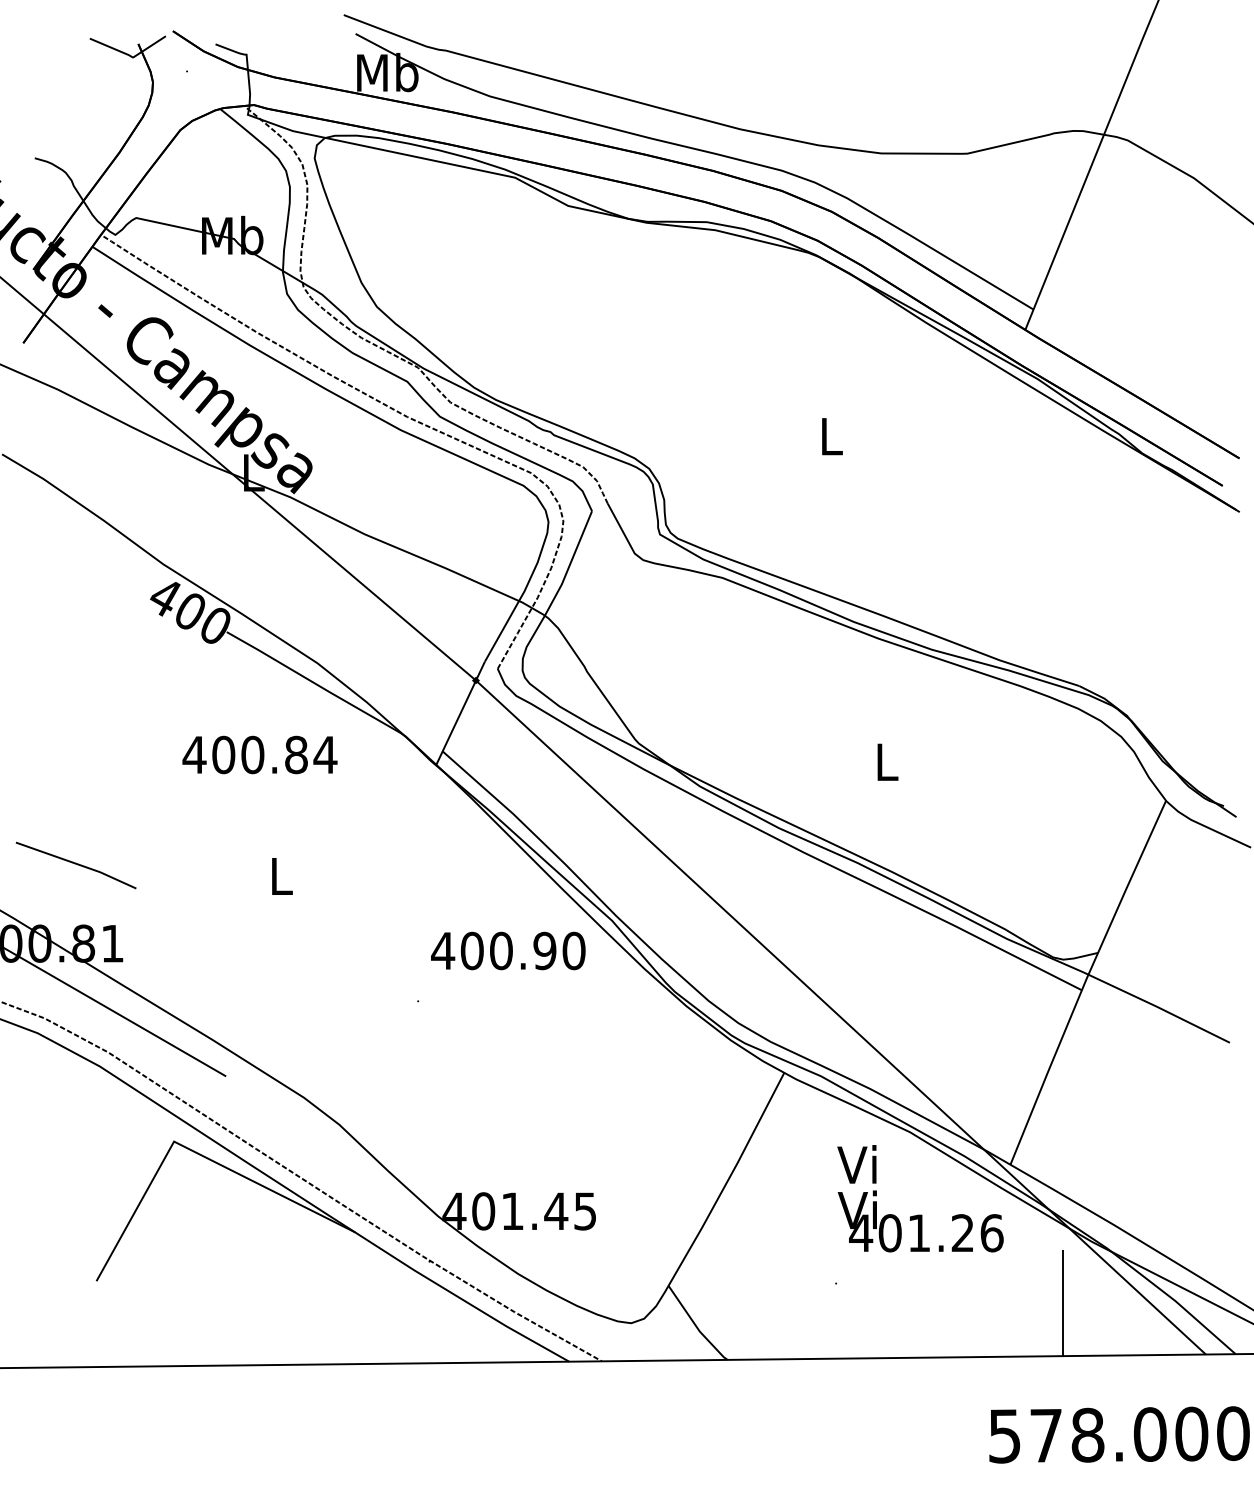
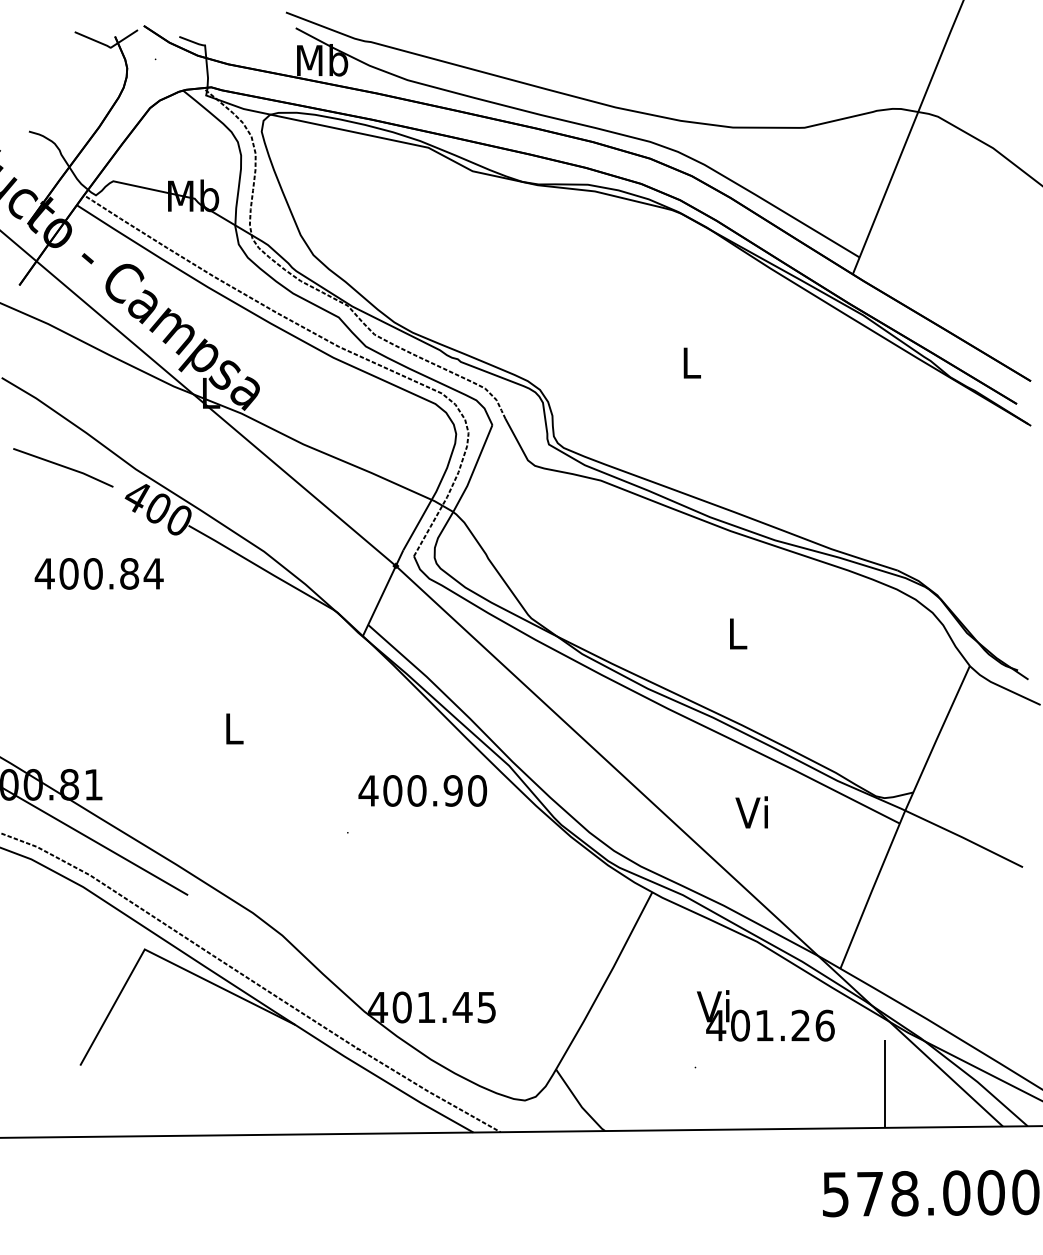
text: (259, 754) -> (98, 573), moved
line: (76, 865) -> (63, 467), moved
text: (856, 1164) -> (751, 812), moved

